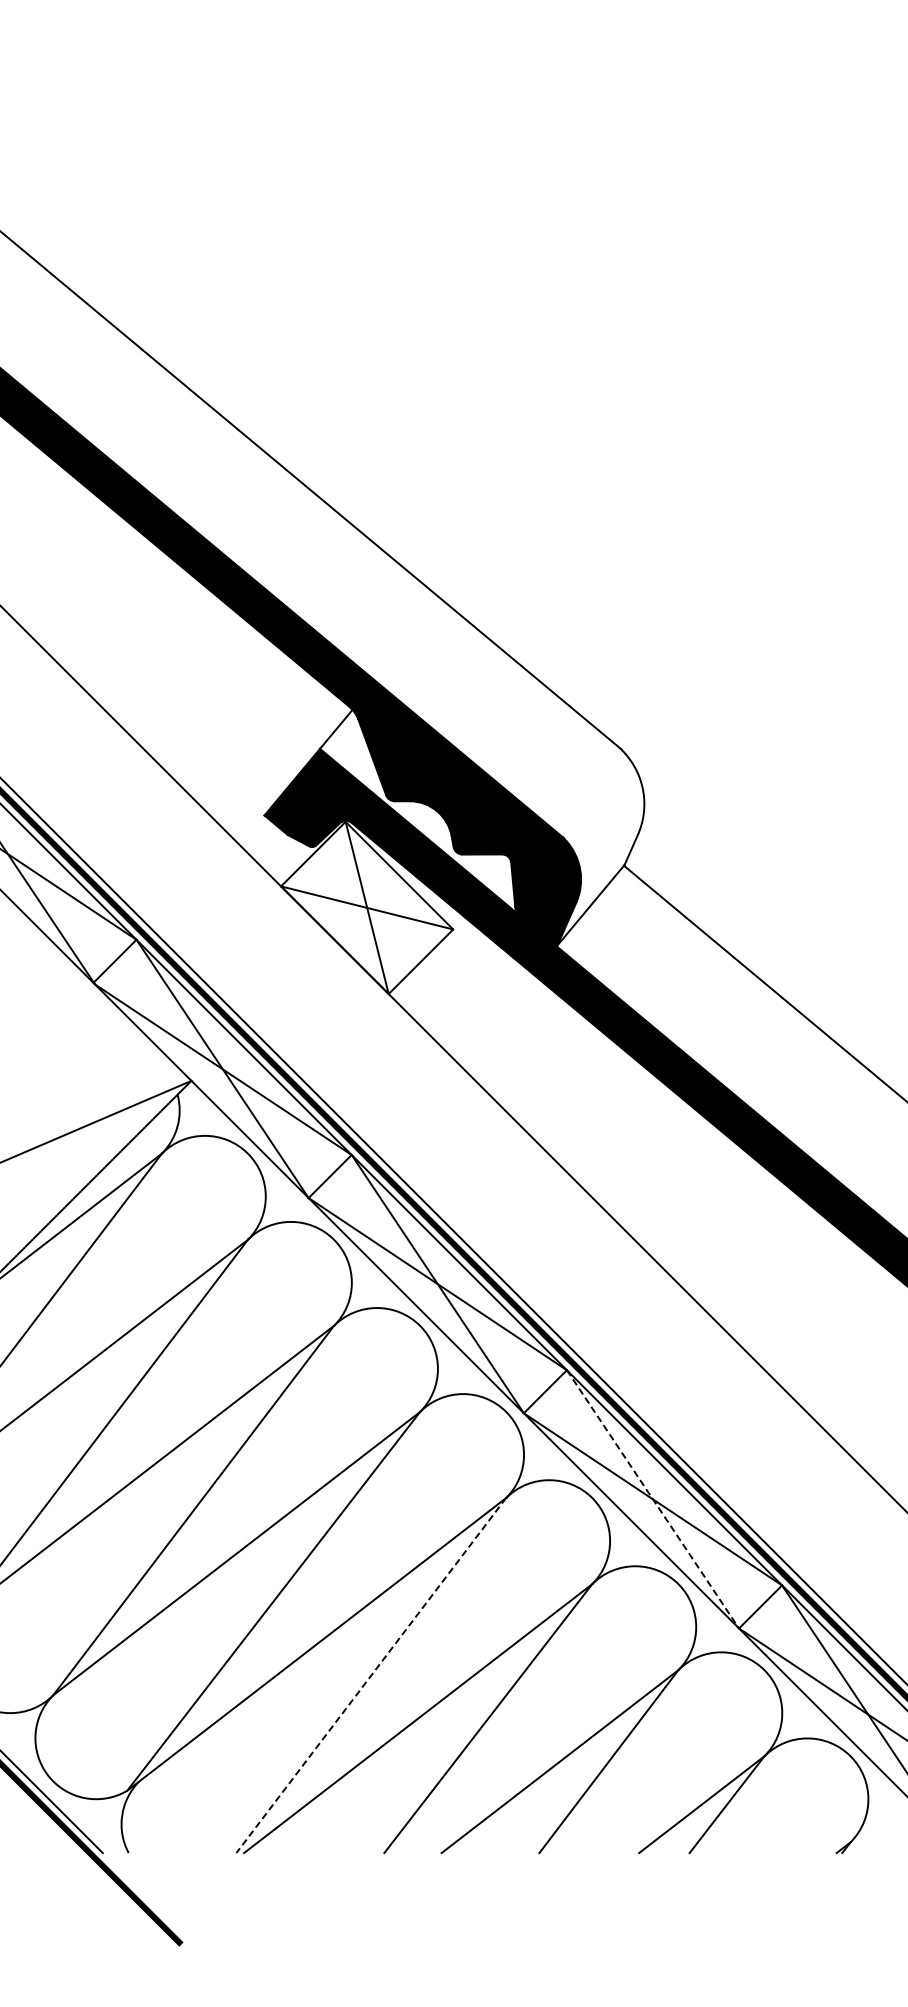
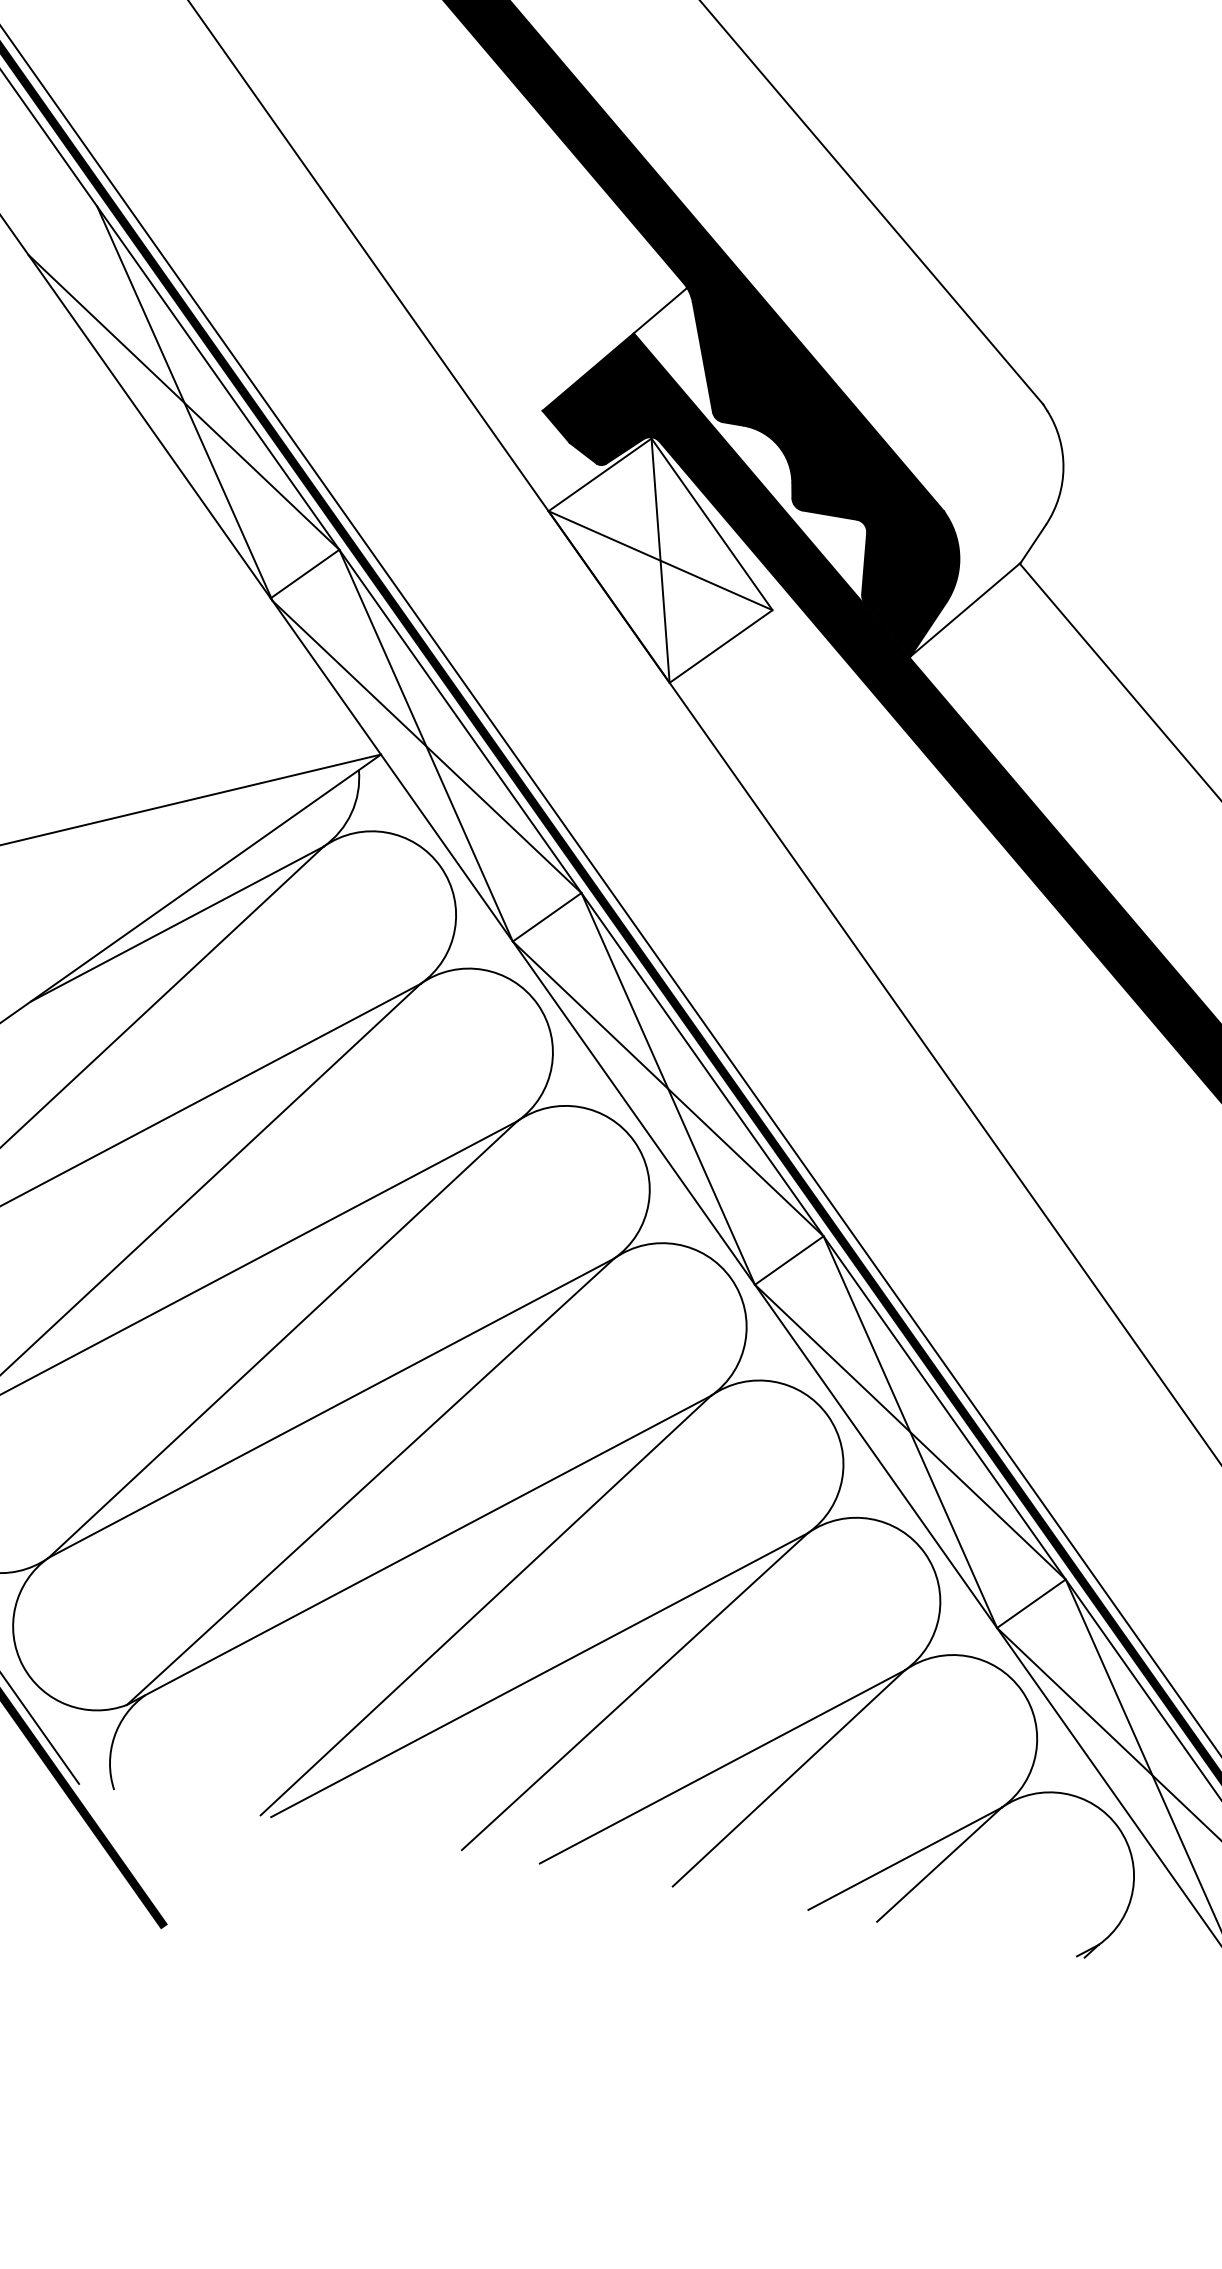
line: (653, 1499) -> (911, 1432), dashed -> solid
line: (371, 1675) -> (486, 1605), dashed -> solid

